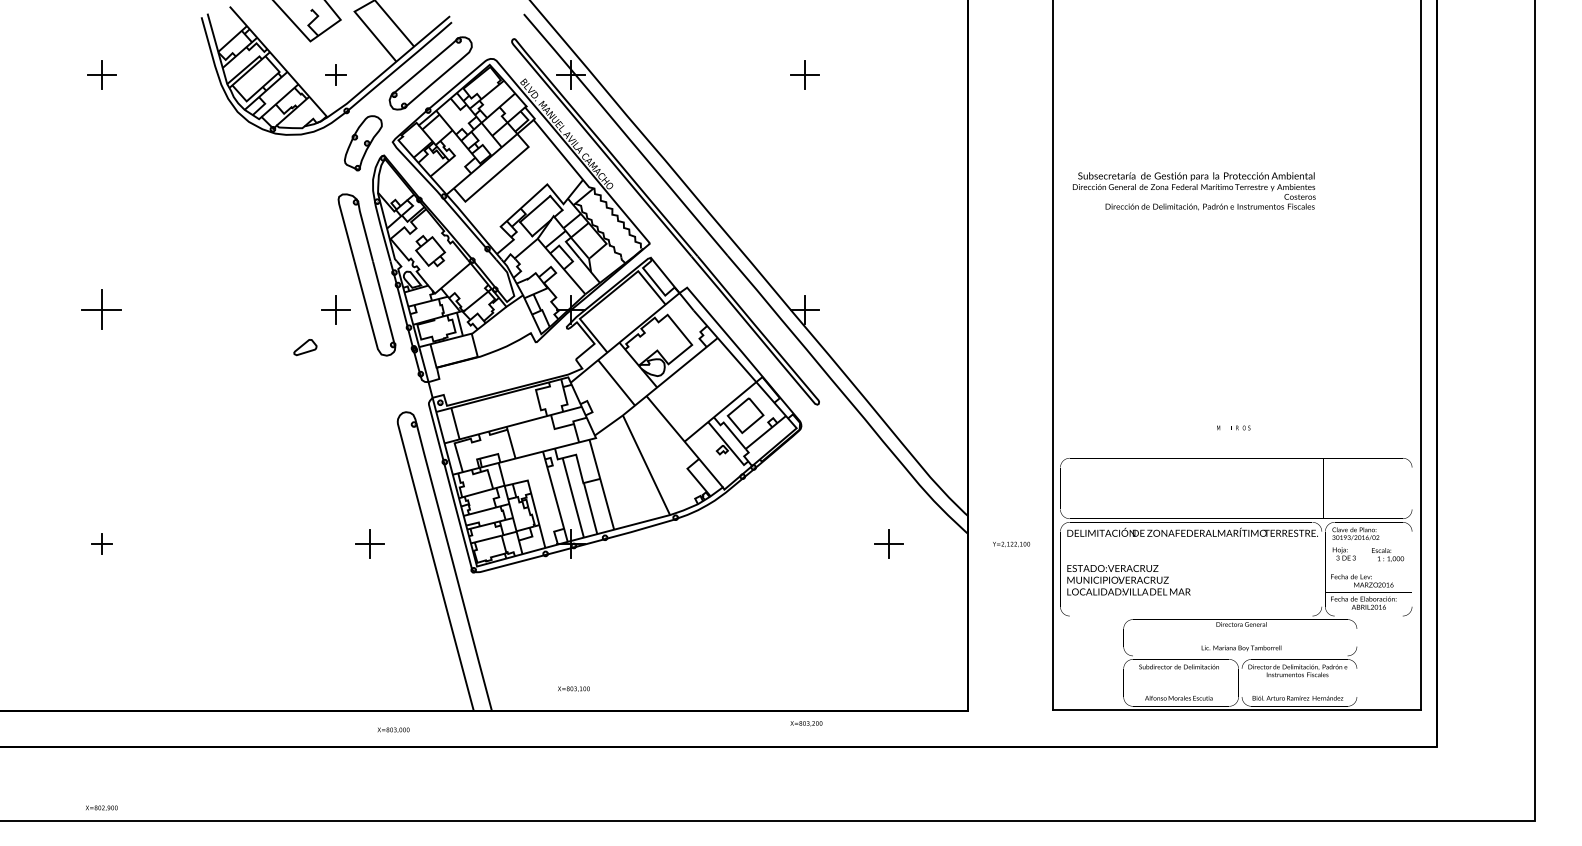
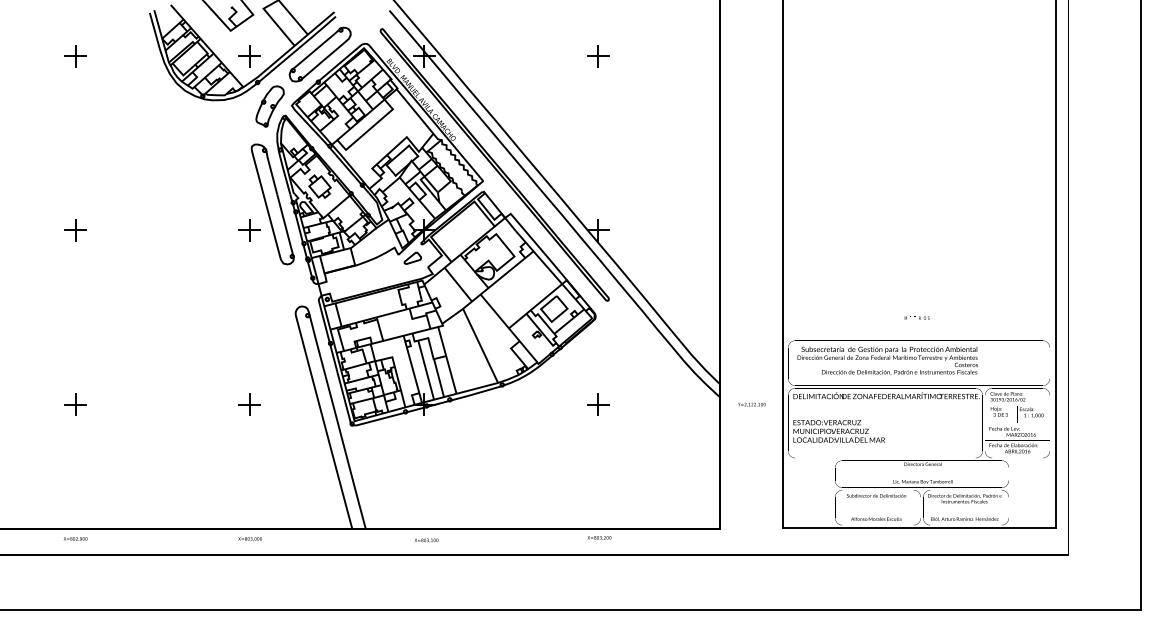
part: (335, 74) -> (249, 55), size x1.43
text: (1194, 191) -> (887, 360), moved
part: (101, 309) -> (75, 230), size x0.71
part: (305, 347) -> (412, 258), moved
part: (101, 543) -> (75, 404), size x1.43
part: (369, 543) -> (249, 404), moved
part: (888, 543) -> (598, 404), moved
text: (573, 688) -> (426, 540), moved
text: (393, 729) -> (250, 538), moved
text: (101, 807) -> (75, 538), moved

